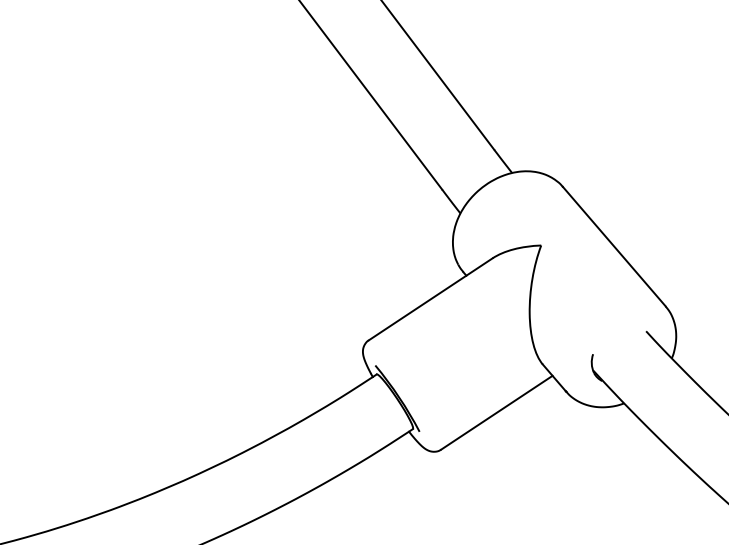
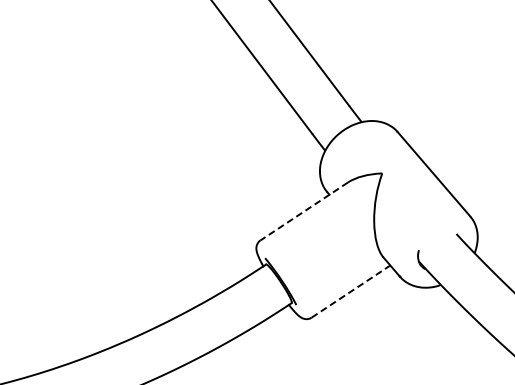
line: (429, 299) -> (303, 211), solid -> dashed
line: (497, 412) -> (351, 291), solid -> dashed

